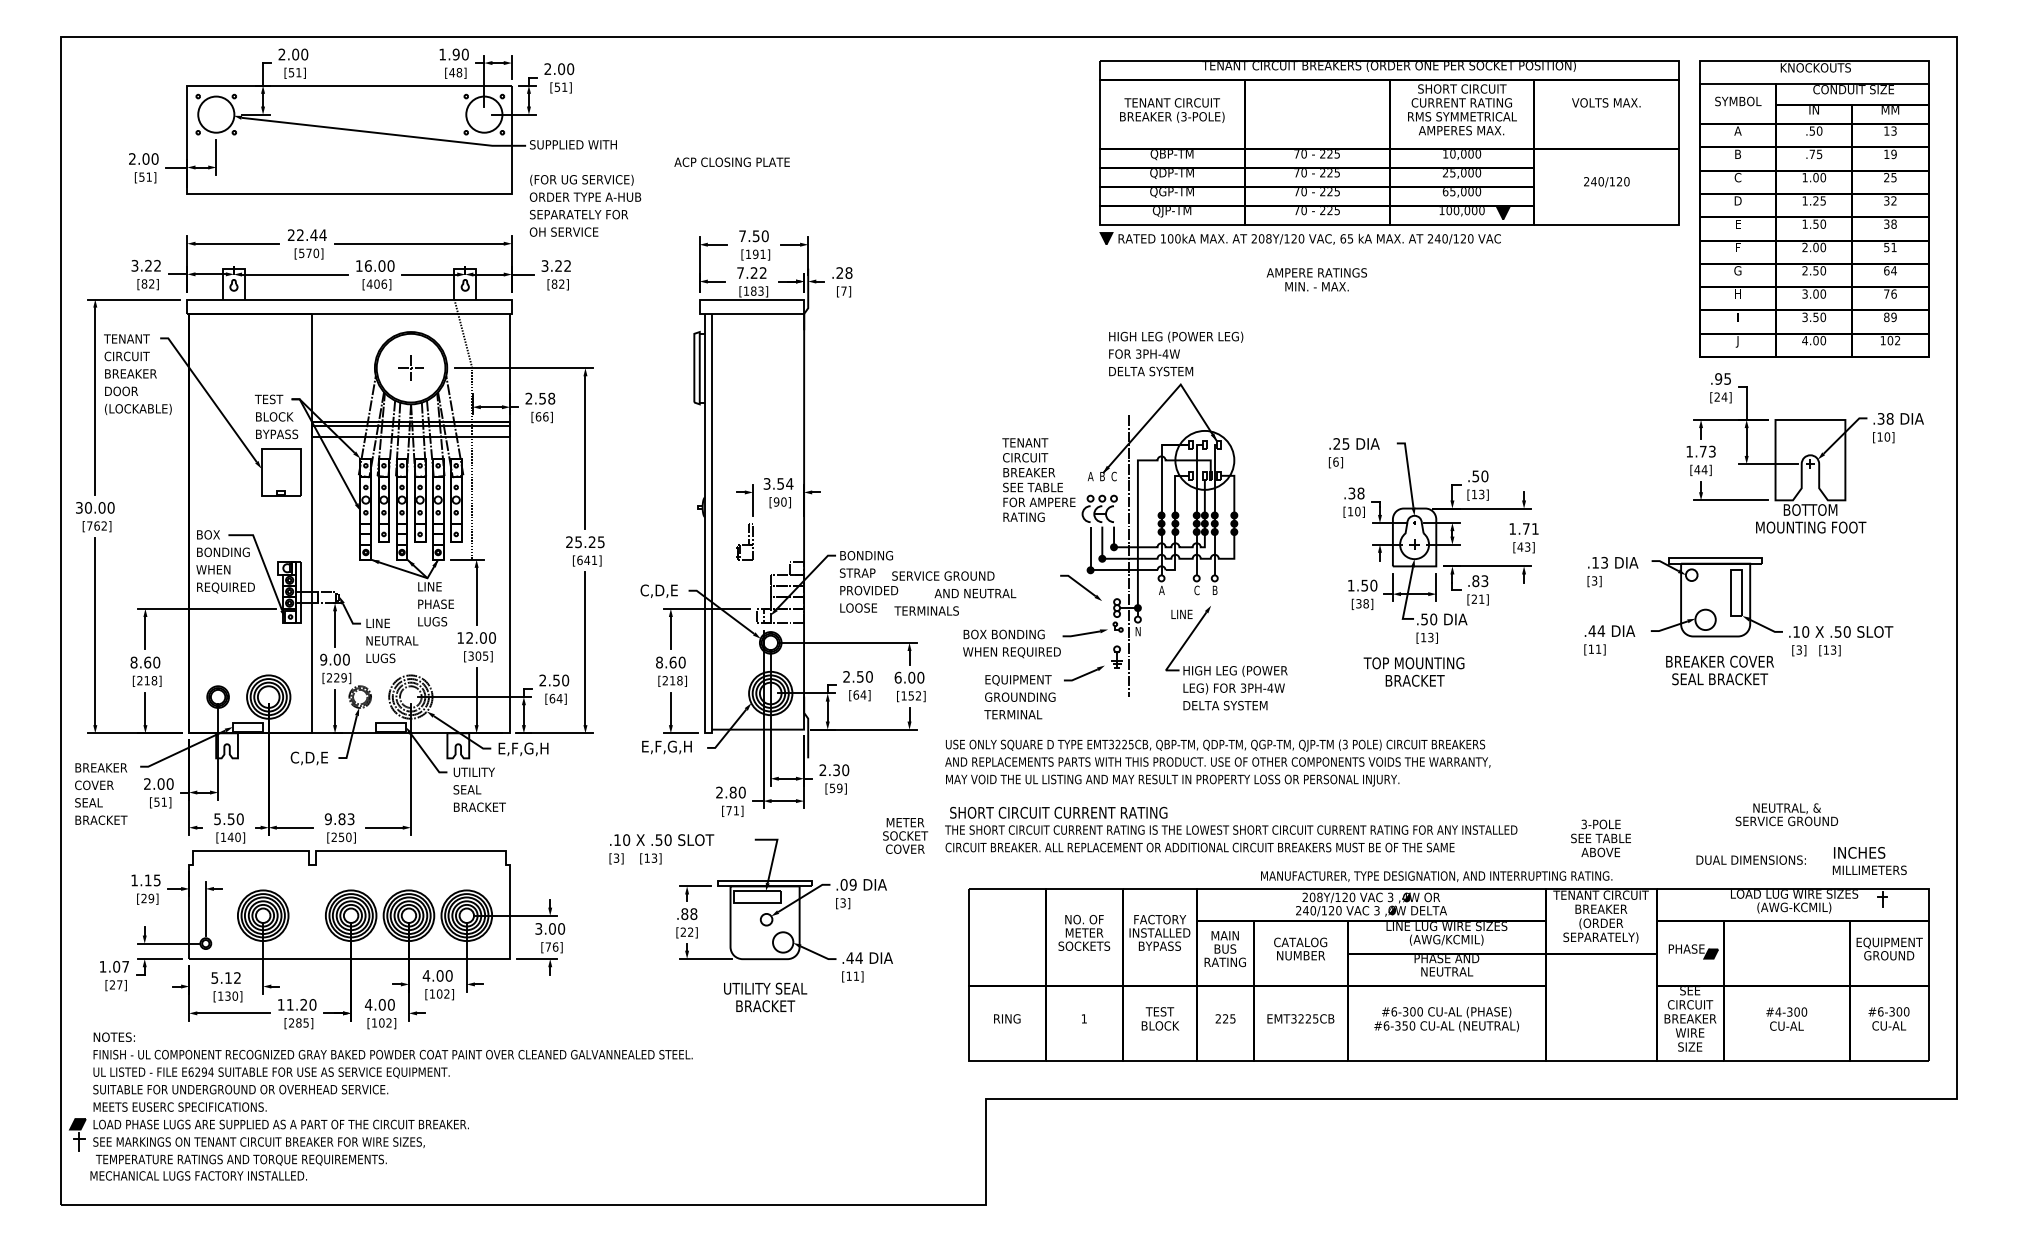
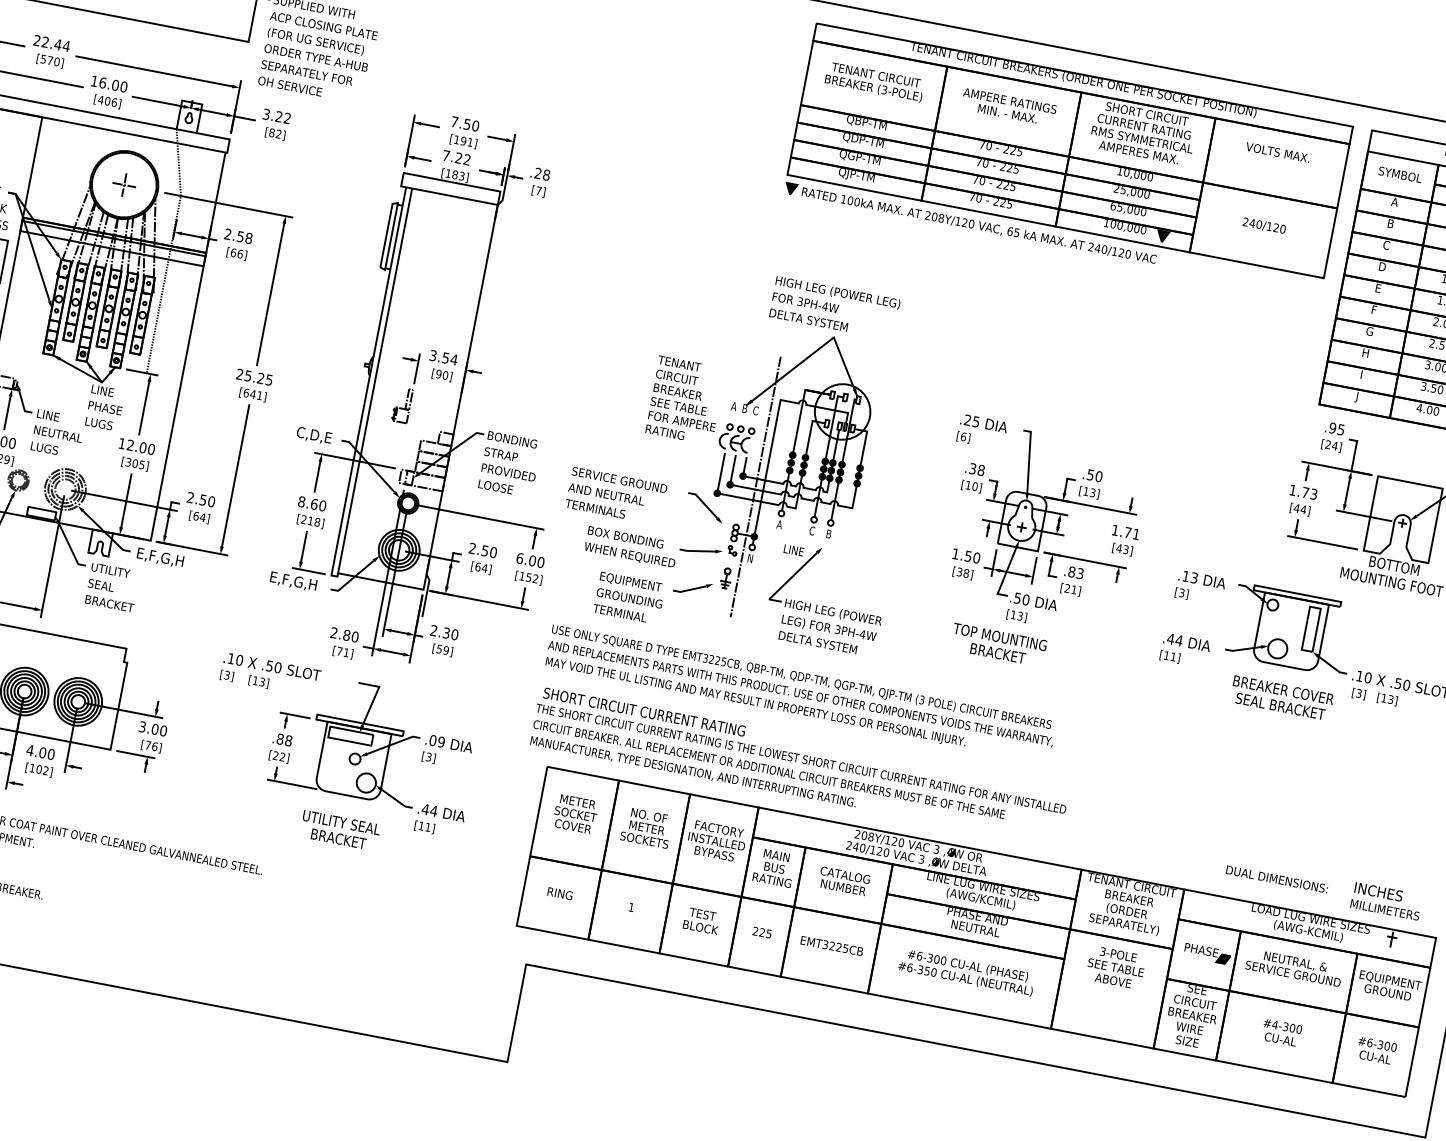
text: (731, 161) -> (323, 25), moved
text: (1316, 279) -> (1008, 107), moved
text: (943, 575) -> (619, 479), moved
text: (926, 610) -> (595, 508), moved
text: (1786, 814) -> (1294, 967), moved
text: (905, 835) -> (575, 813), moved
text: (1600, 838) -> (1115, 967), moved
text: (1436, 876) -> (693, 772), moved

